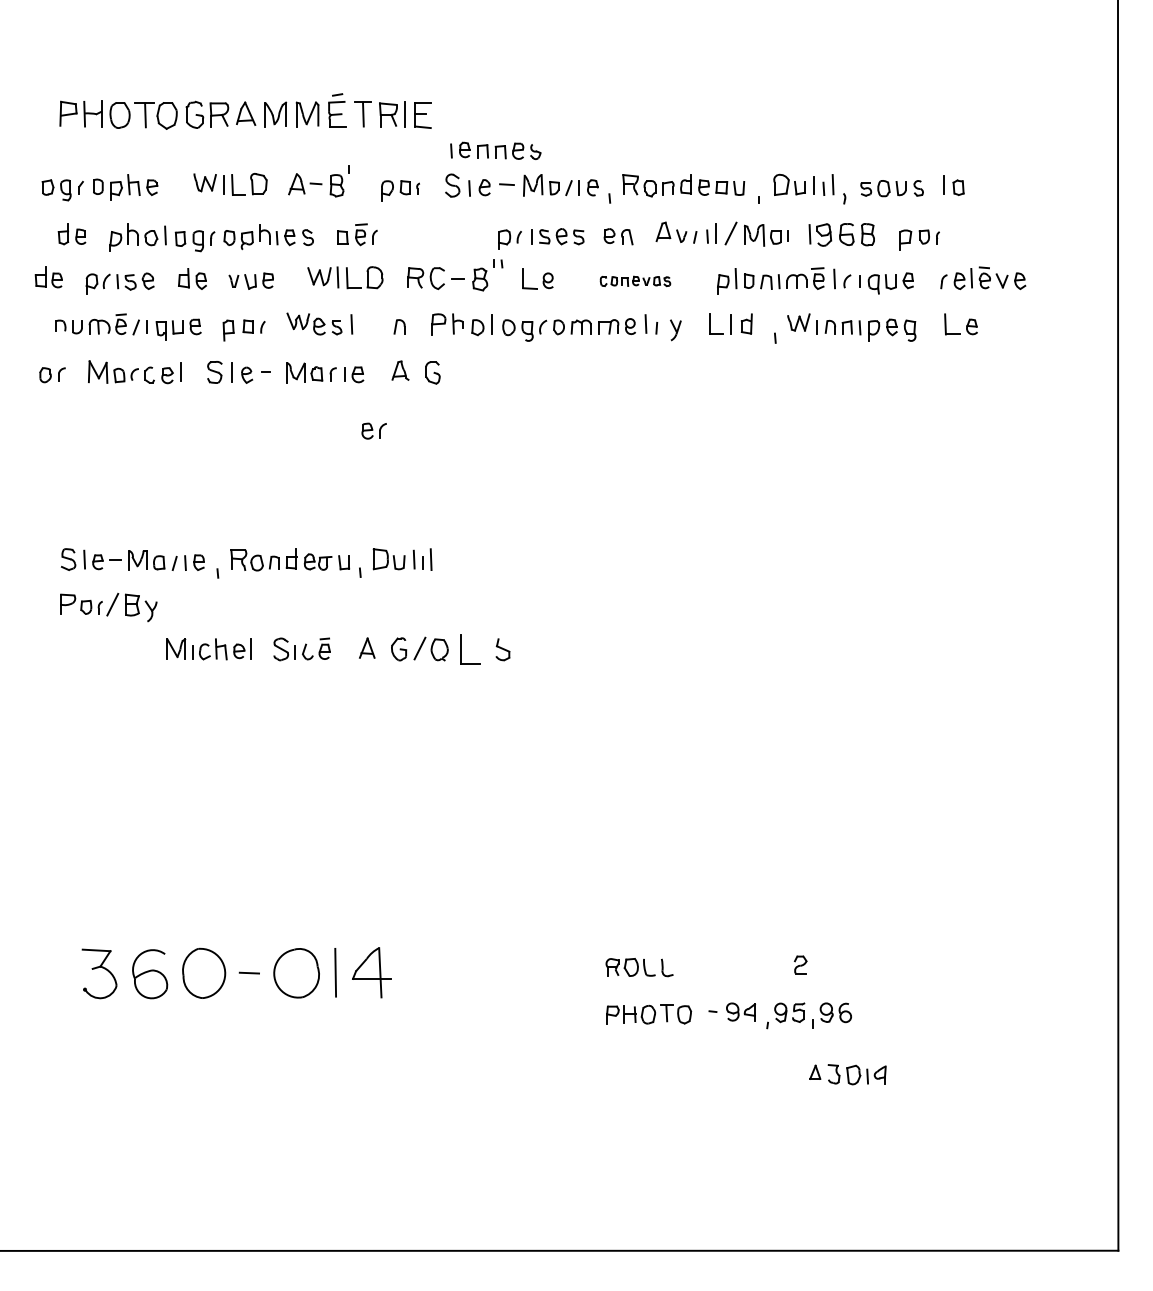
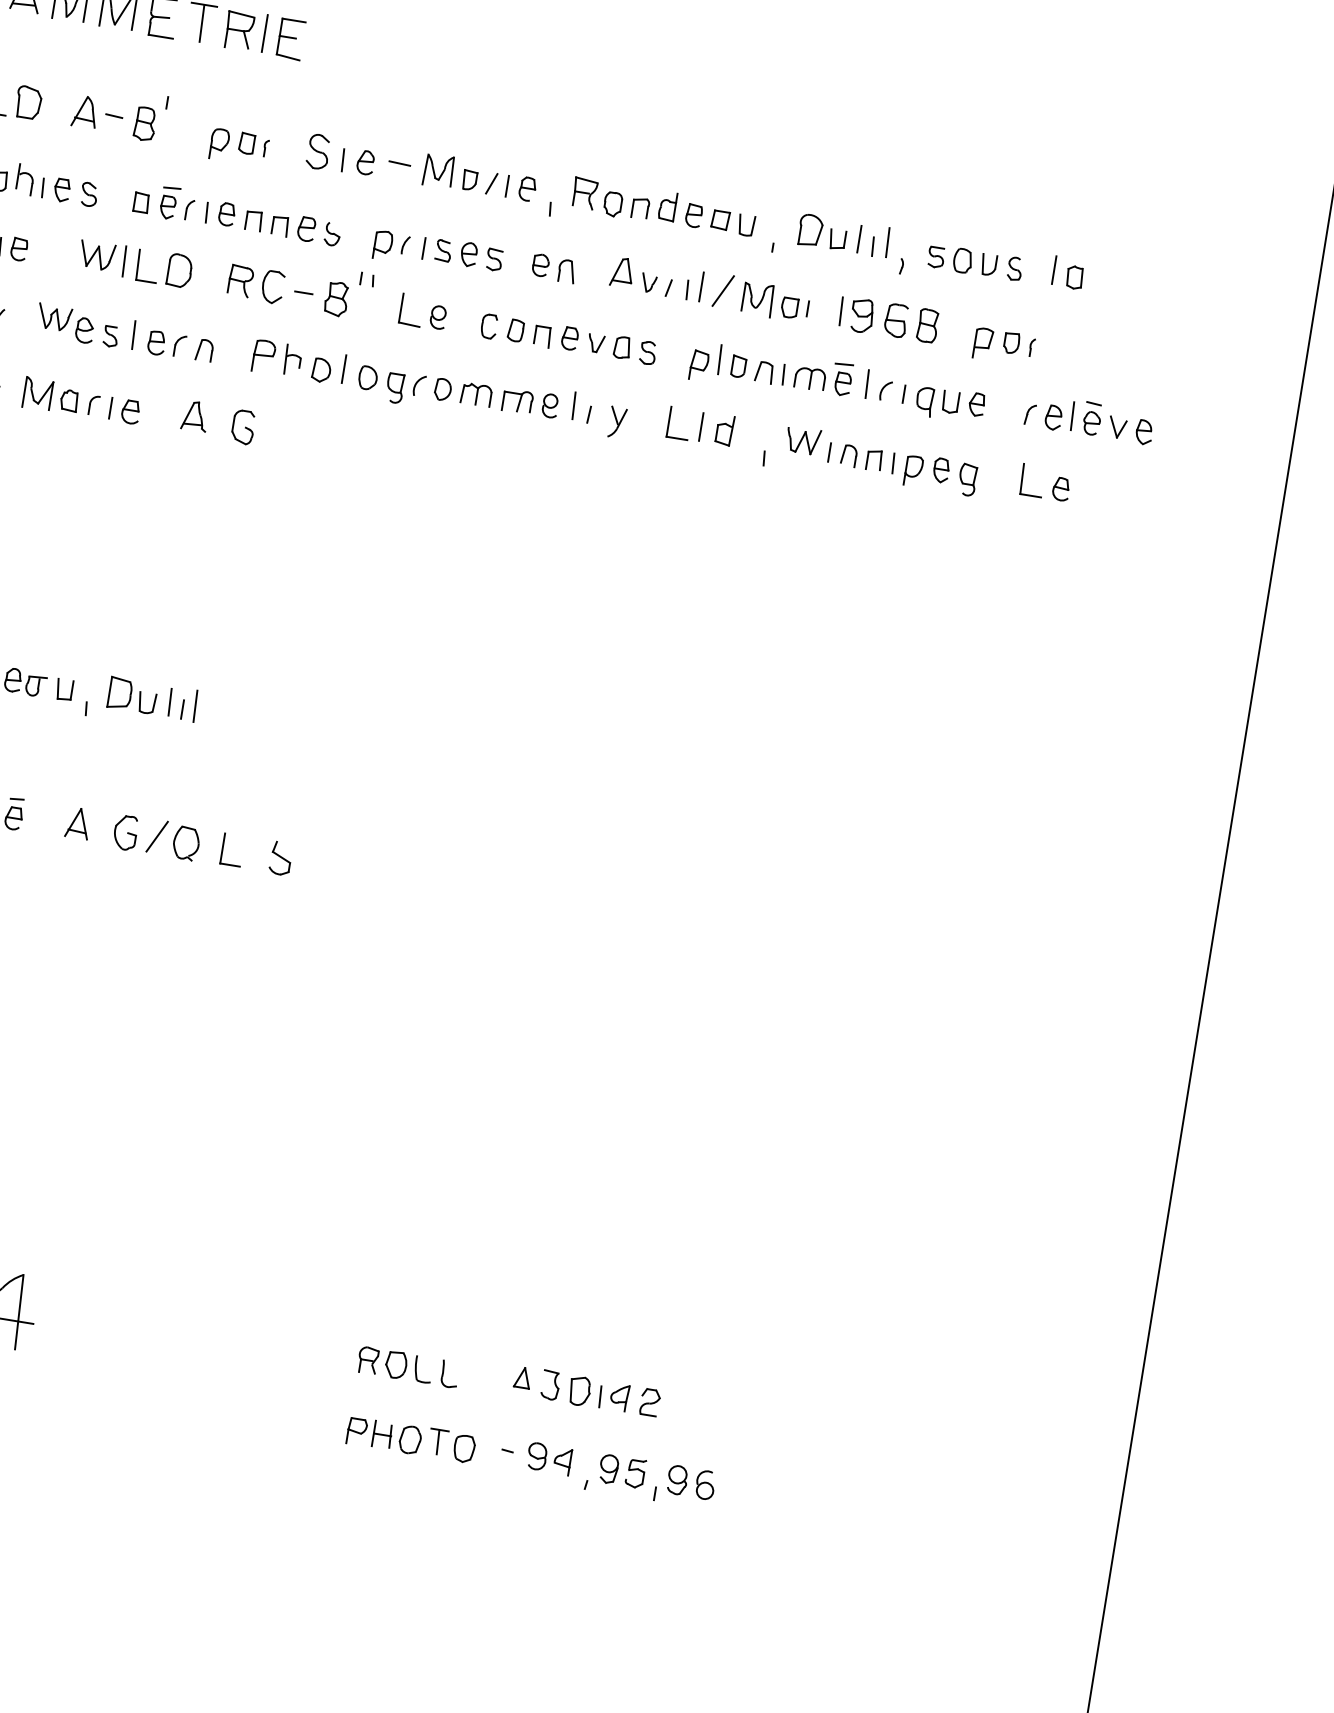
part: (495, 150) -> (272, 222), moved
part: (635, 281) -> (568, 339), size x1.67
part: (373, 430) -> (165, 343), moved
part: (470, 648) -> (232, 848), size x0.71
part: (847, 1074) -> (570, 1388), moved

